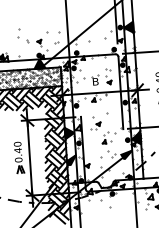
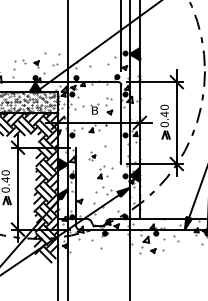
part: (18, 33) -> (14, 65), moved
part: (96, 123) -> (92, 155), size x0.6

